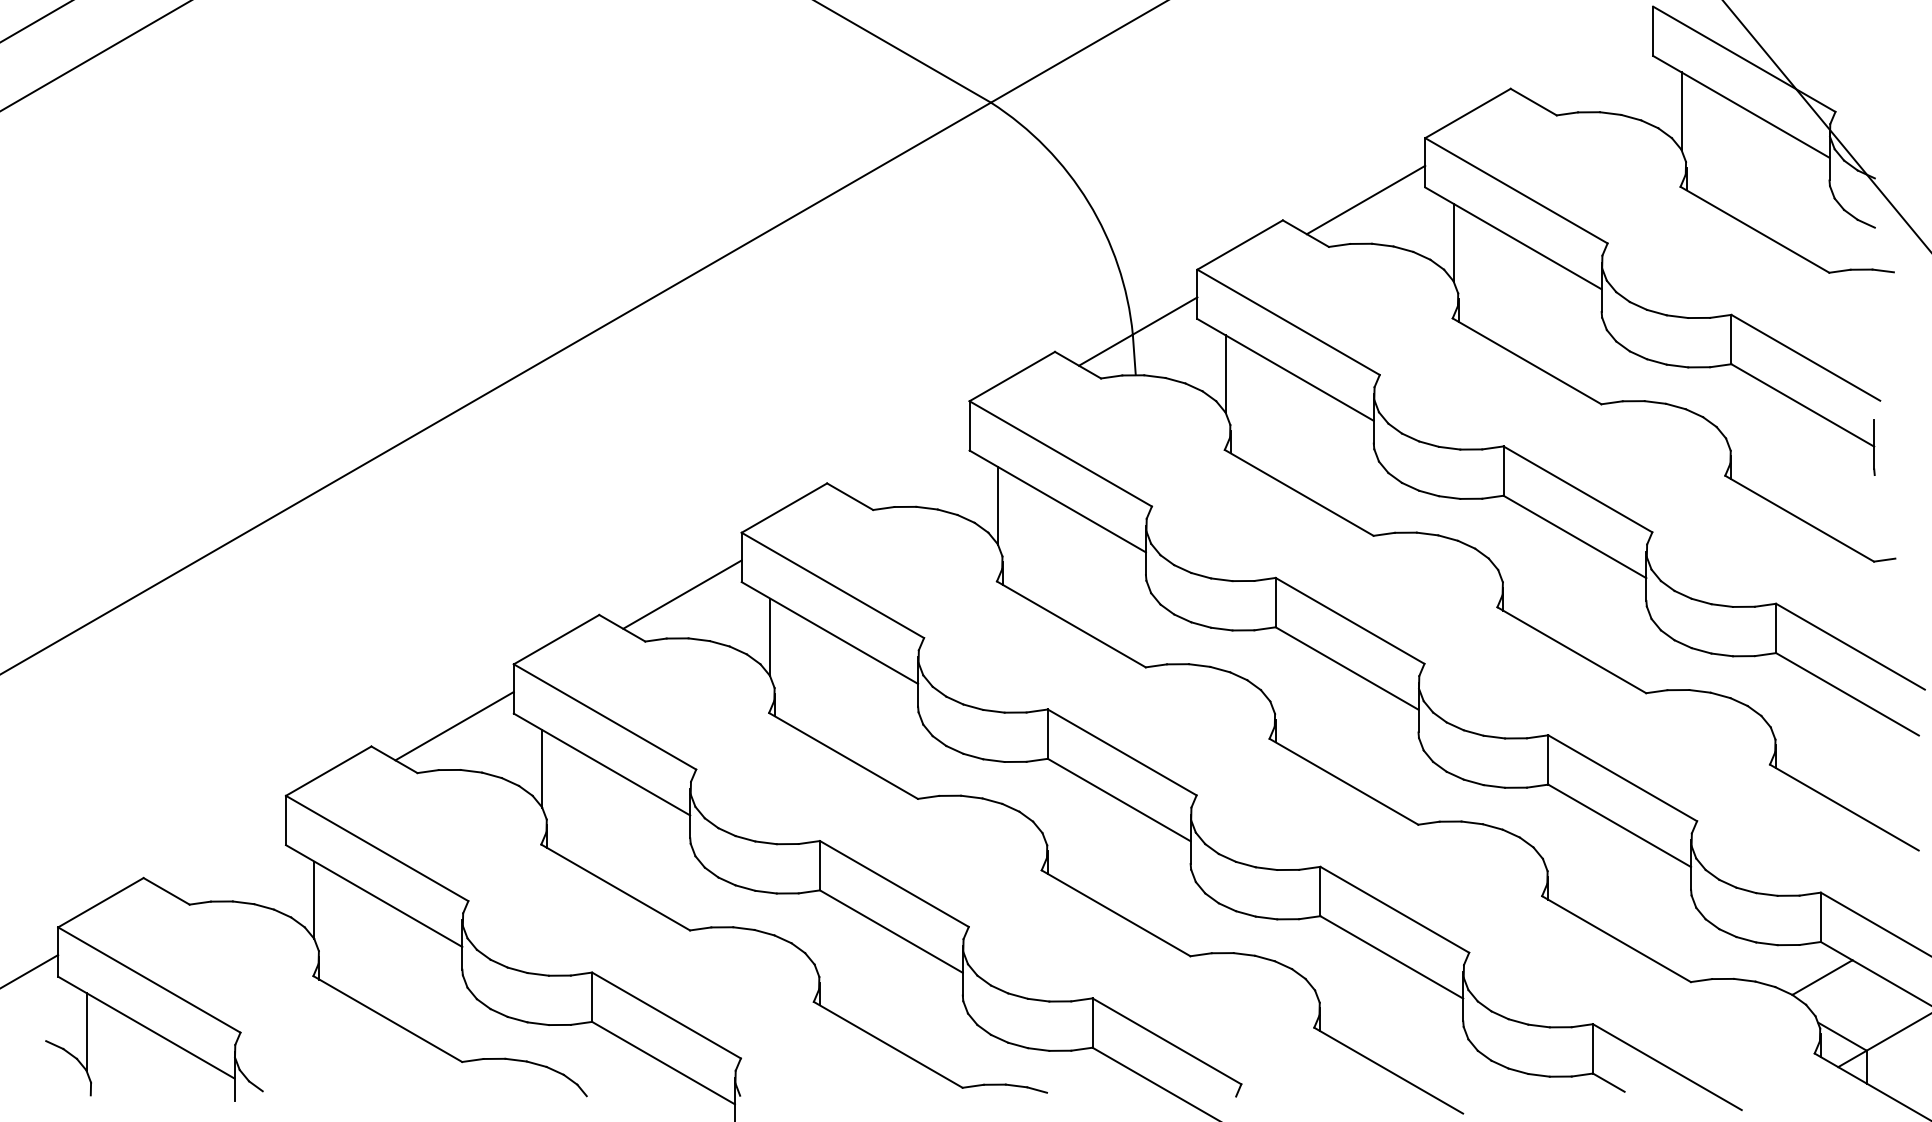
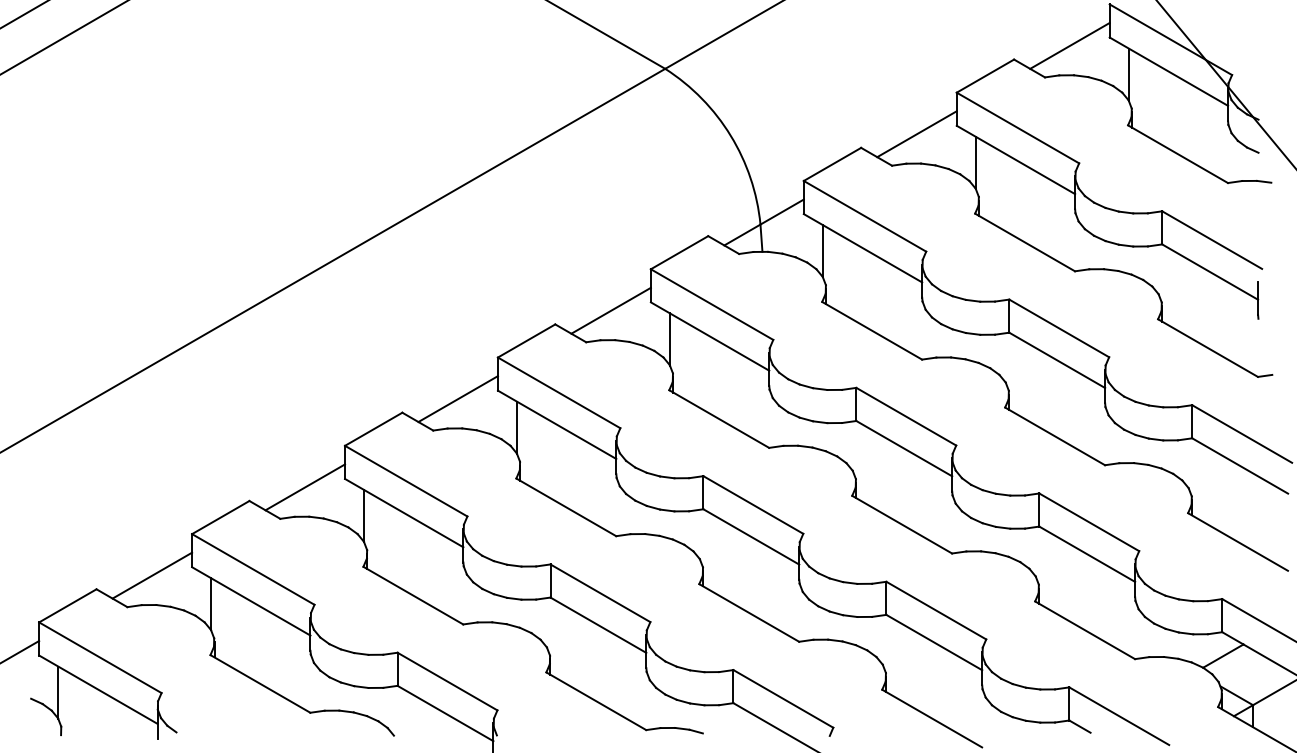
line: (1593, 67) -> (1069, 45), added
line: (909, 462) -> (610, 310), added
line: (227, 857) -> (152, 575), added

